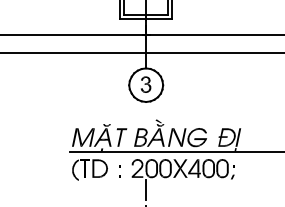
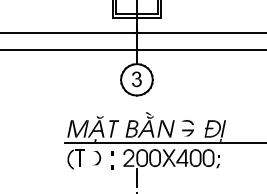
fill: (193, 138) -> (181, 129), removed
fill: (97, 167) -> (91, 157), removed
part: (119, 171) -> (111, 160), size x1.6

